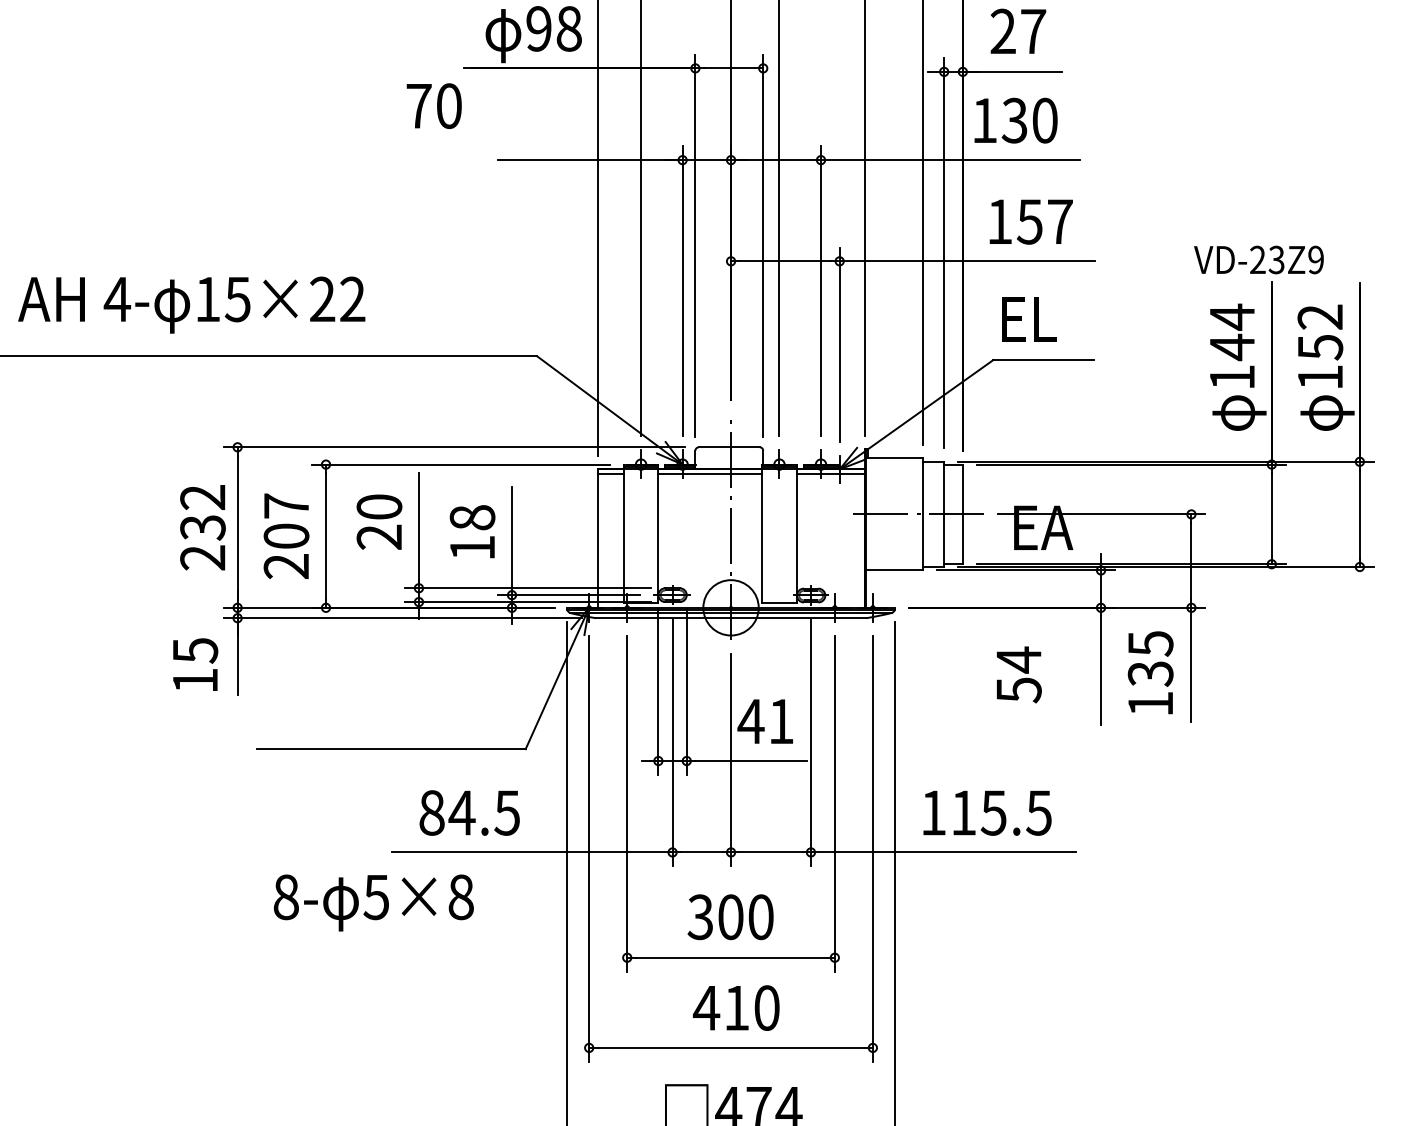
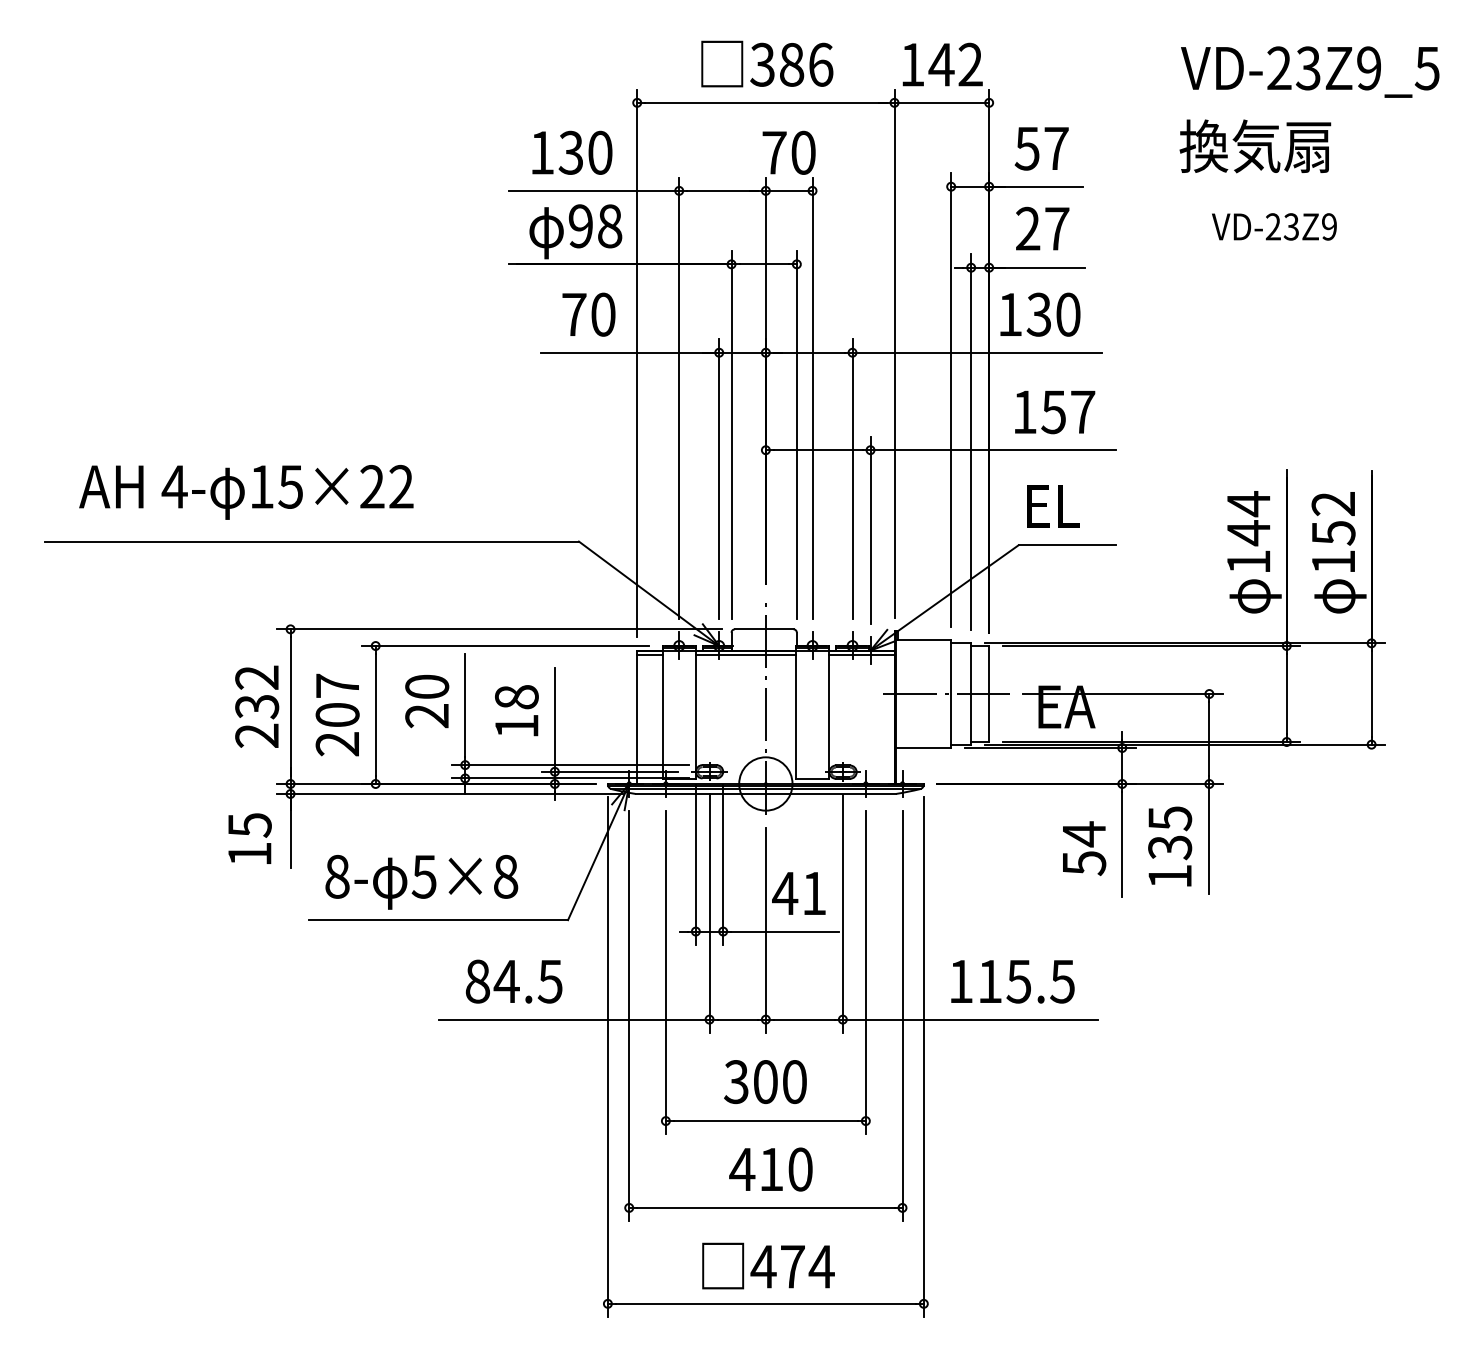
text: (433, 105) -> (588, 314), moved
text: (1259, 259) -> (1274, 226), moved
text: (1019, 674) -> (1084, 848), moved
text: (373, 903) -> (421, 882), moved

